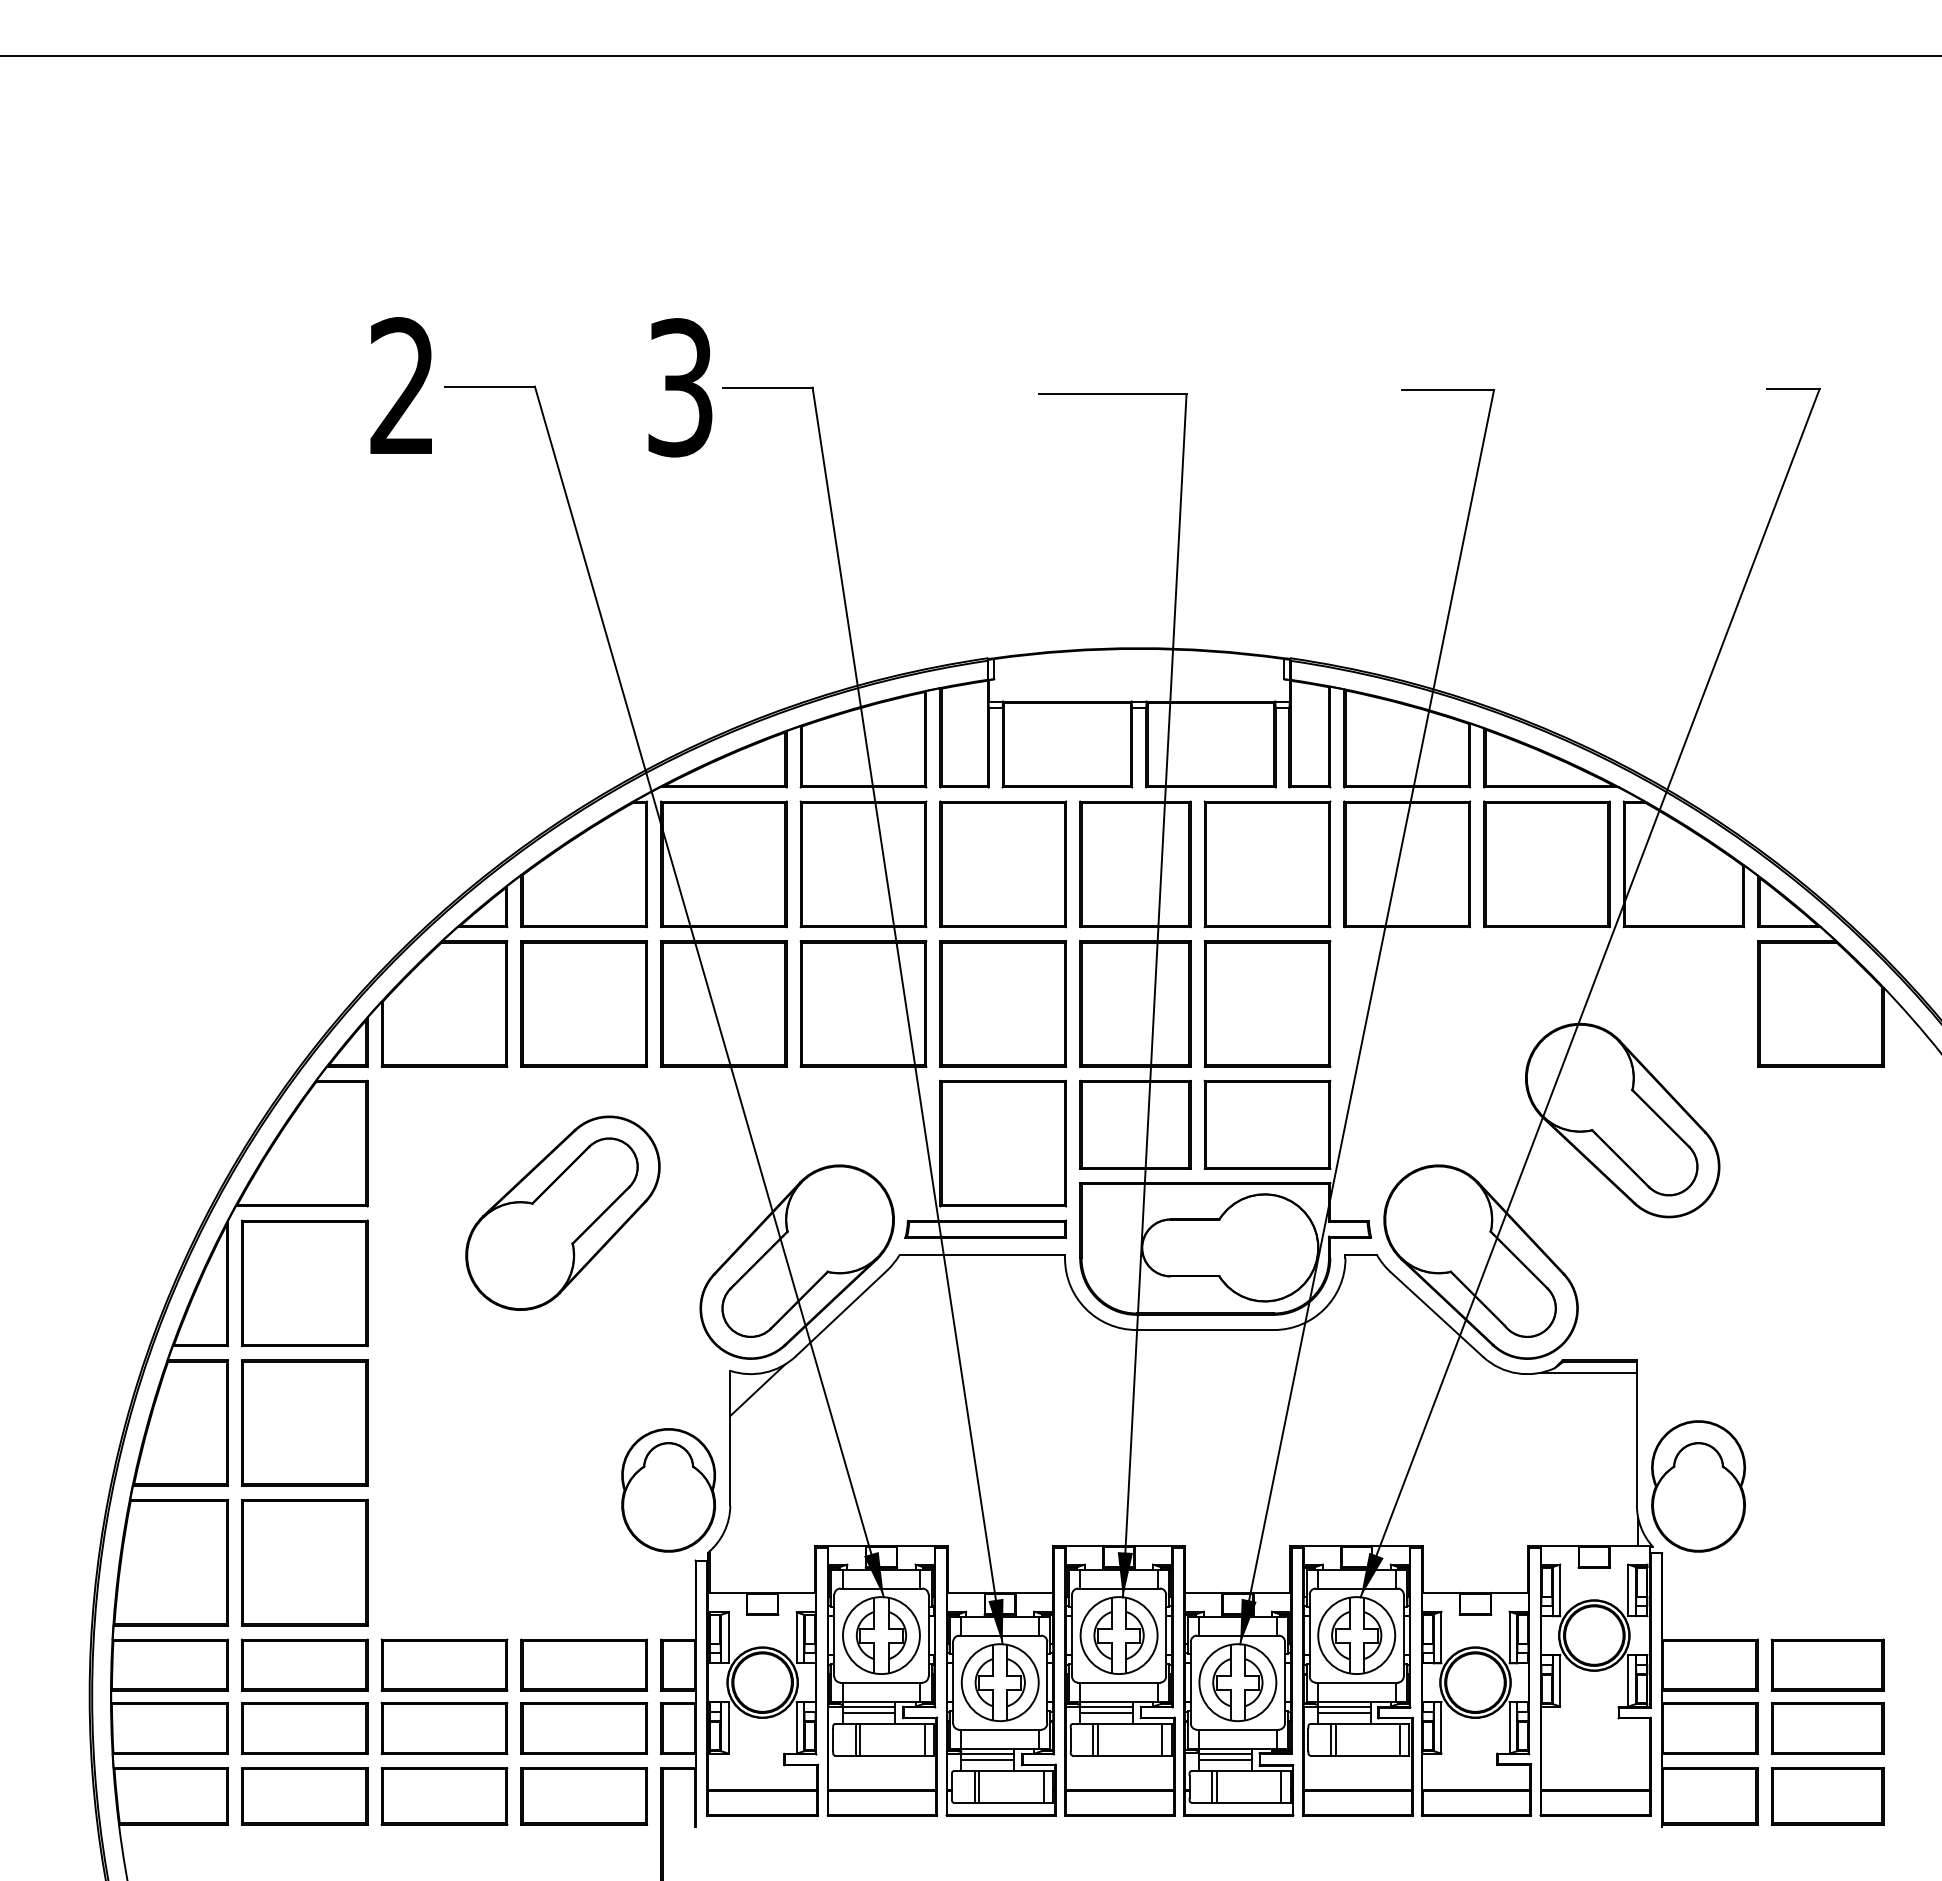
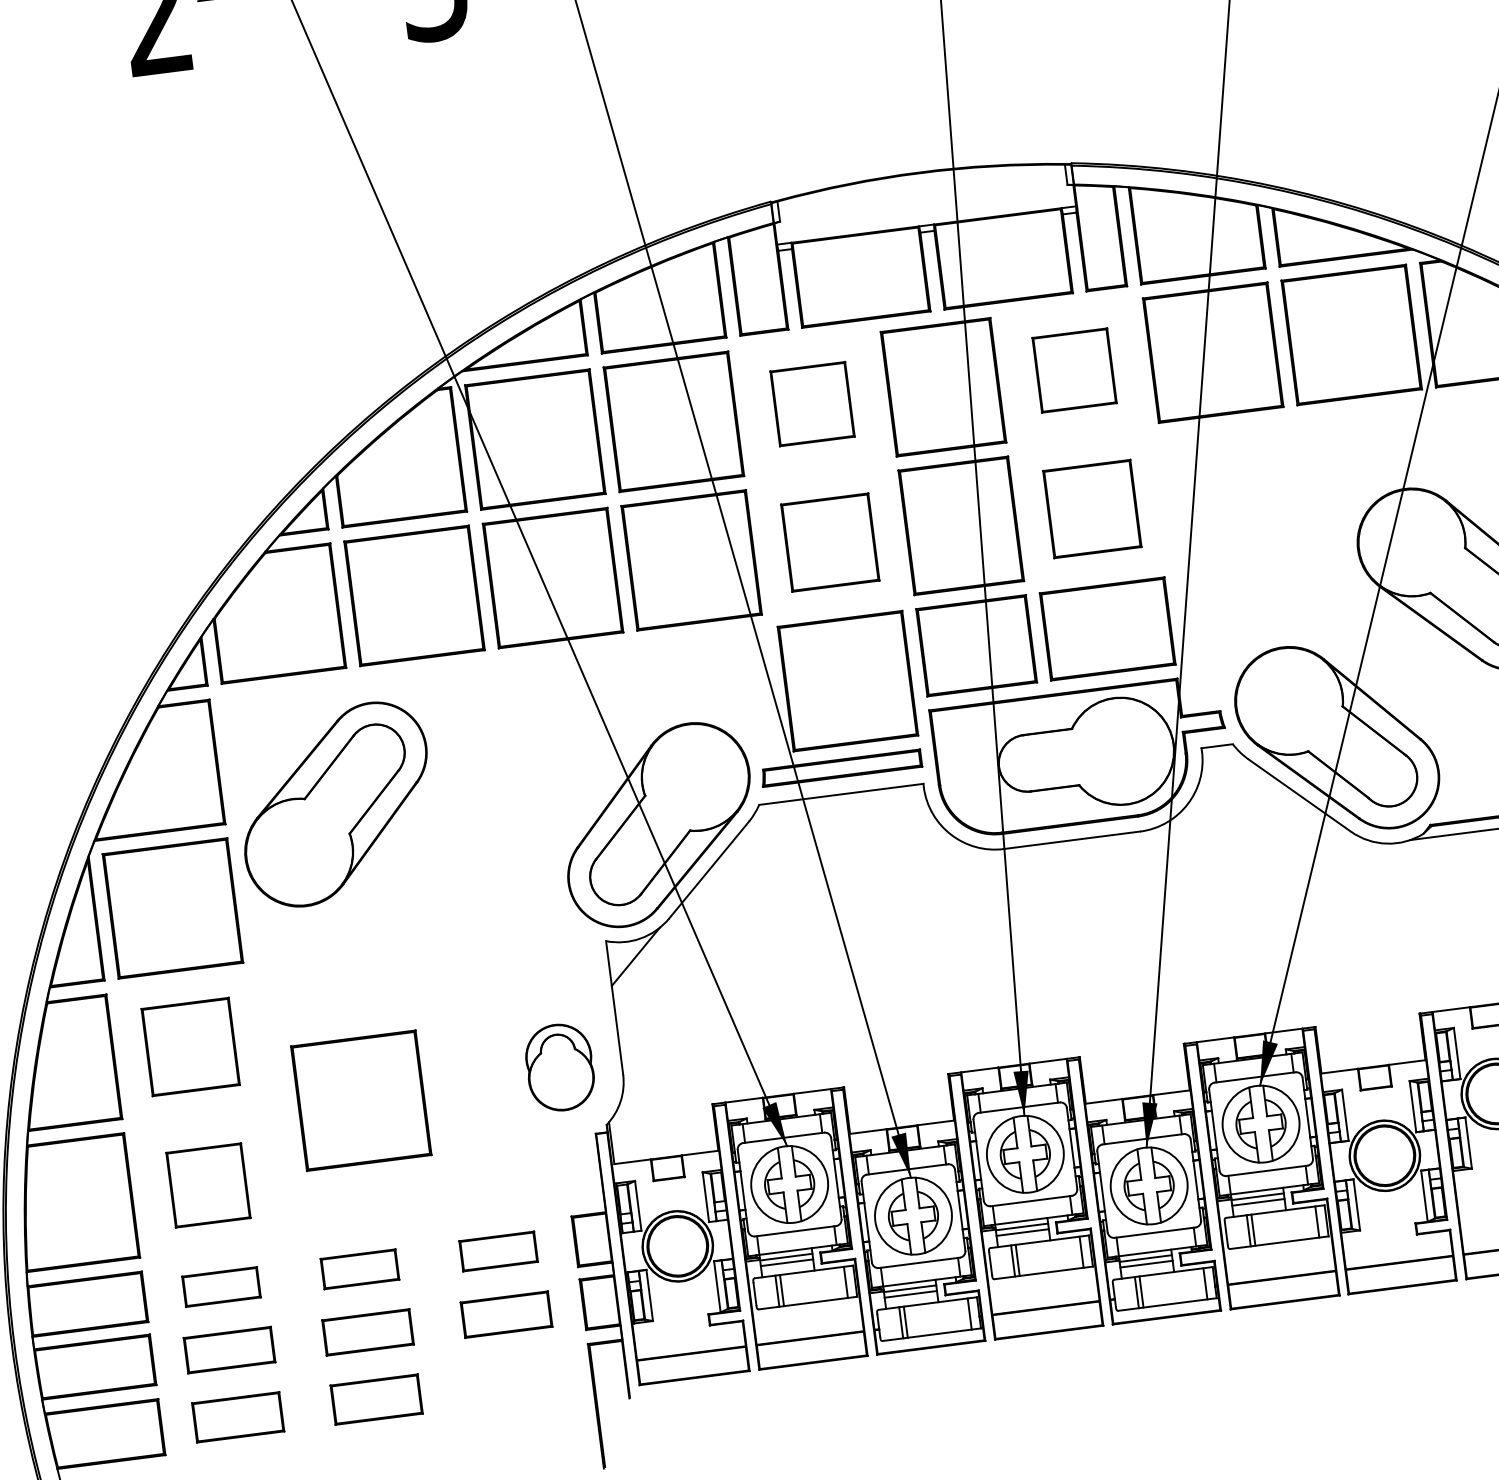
part: (1003, 864) -> (812, 404), size x0.6
part: (1267, 864) -> (1074, 370), size x0.6
part: (1003, 1003) -> (830, 542), size x0.7
part: (1267, 1003) -> (1092, 508), size x0.7
part: (562, 1212) -> (335, 804), moved
part: (304, 1422) -> (190, 1046), size x0.7
part: (668, 1490) -> (559, 1067), size x0.7
part: (467, 1497) -> (361, 1100), added
part: (304, 1562) -> (208, 1185), size x0.6
part: (304, 1664) -> (221, 1286), size x0.6
part: (444, 1664) -> (359, 1268), size x0.6
part: (584, 1664) -> (498, 1250), size x0.6
part: (304, 1728) -> (229, 1350), size x0.7
part: (444, 1728) -> (368, 1332), size x0.7
part: (583, 1728) -> (505, 1314), size x0.7
part: (304, 1796) -> (237, 1417), size x0.7
part: (444, 1796) -> (376, 1399), size x0.7
part: (584, 1796) -> (515, 1381), removed

